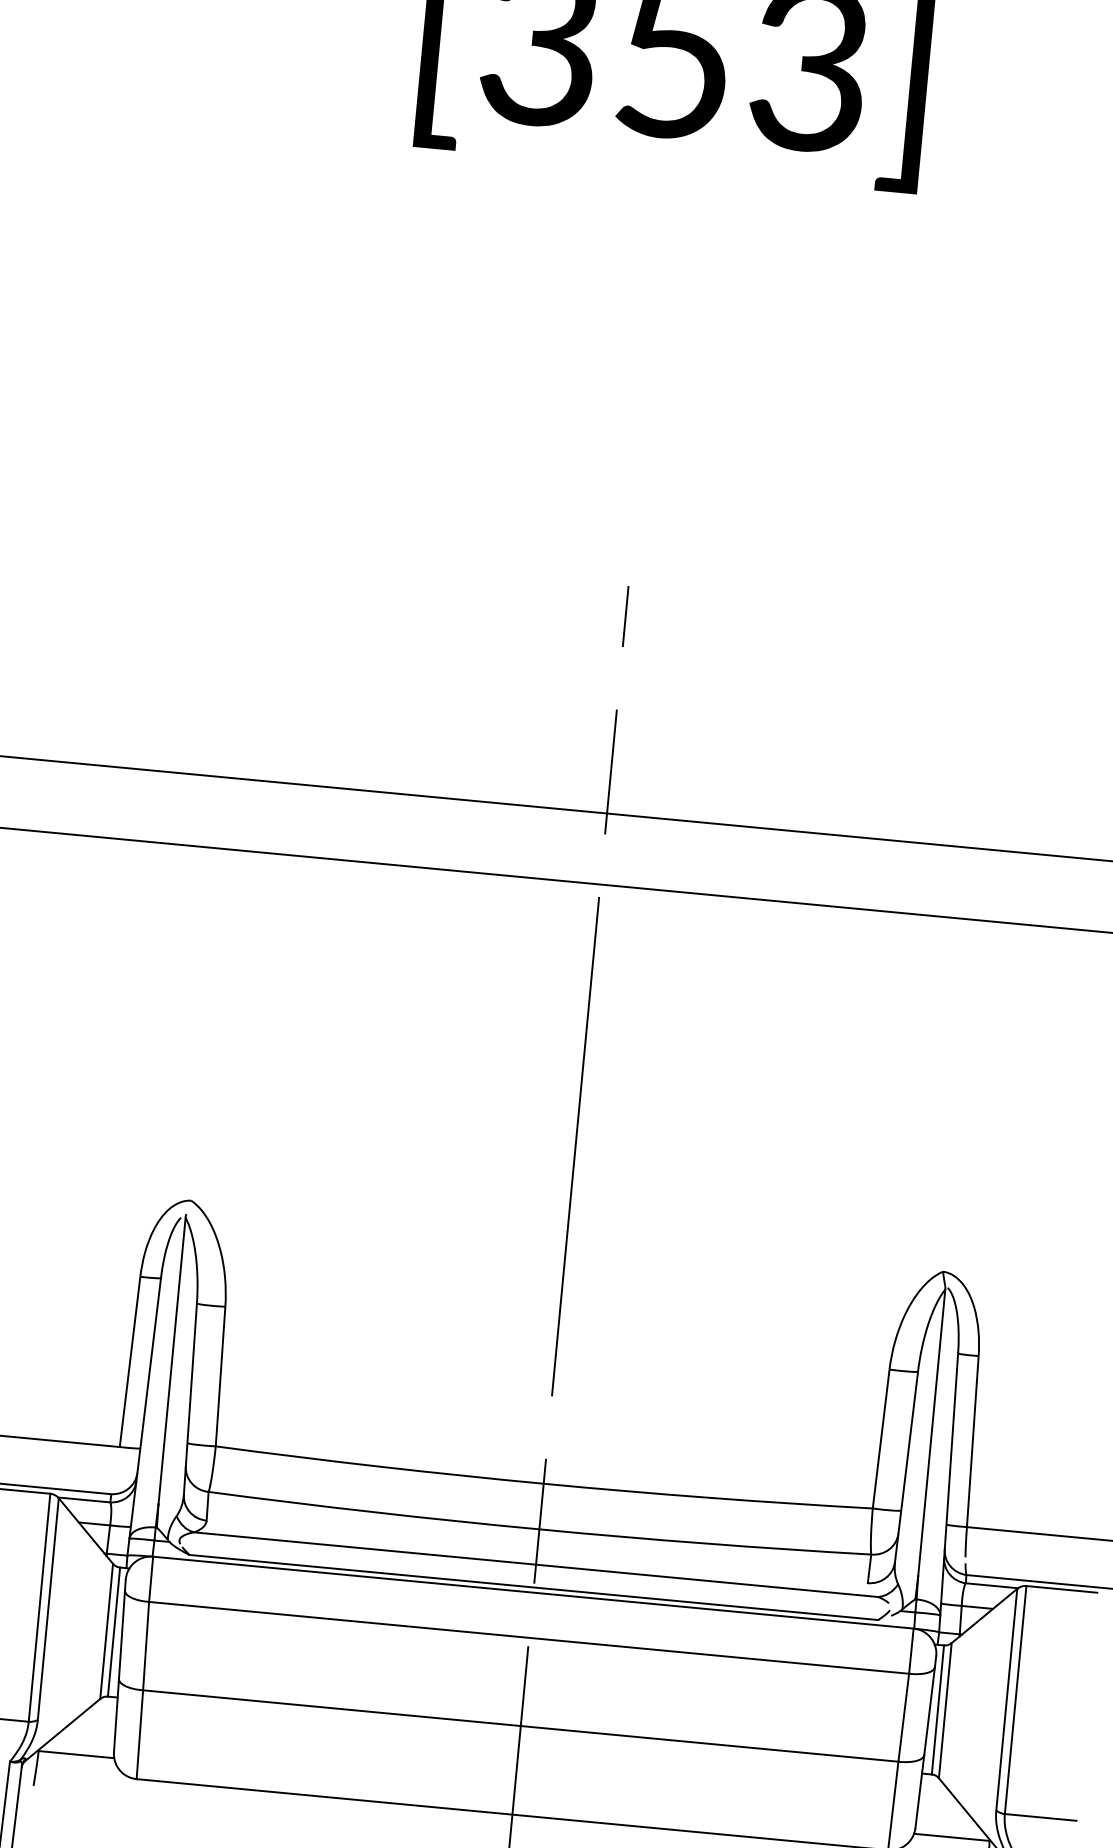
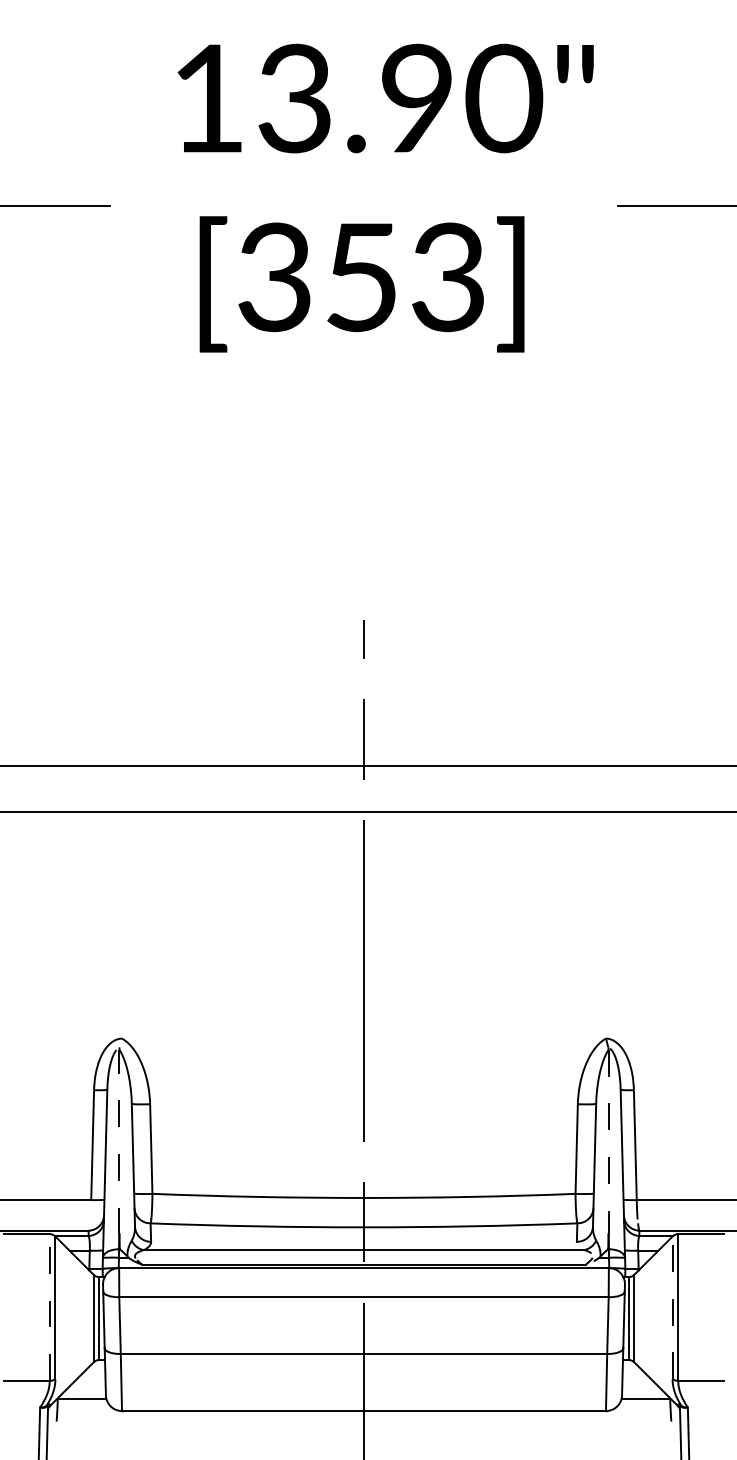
line: (172, 1360) -> (119, 1141), solid -> dashed
line: (931, 1433) -> (608, 1142), solid -> dashed
line: (39, 1607) -> (49, 1307), solid -> dashed
line: (1006, 1699) -> (672, 1307), solid -> dashed

